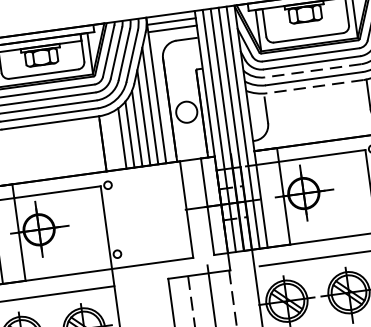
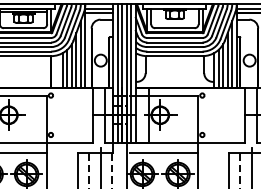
line: (312, 71) -> (174, 47), dashed -> solid
line: (314, 87) -> (174, 56), dashed -> solid

